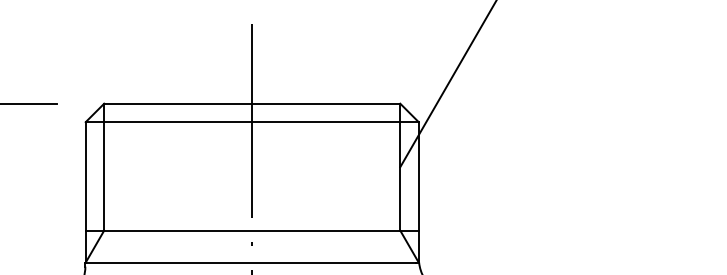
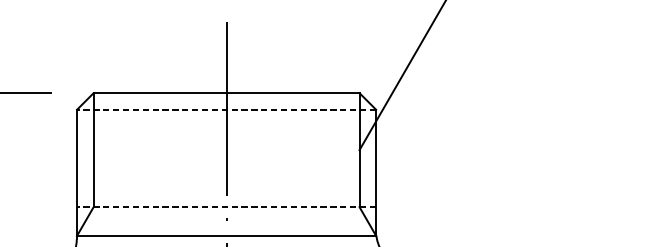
line: (252, 122) -> (226, 110), solid -> dashed
line: (252, 230) -> (226, 207), solid -> dashed

